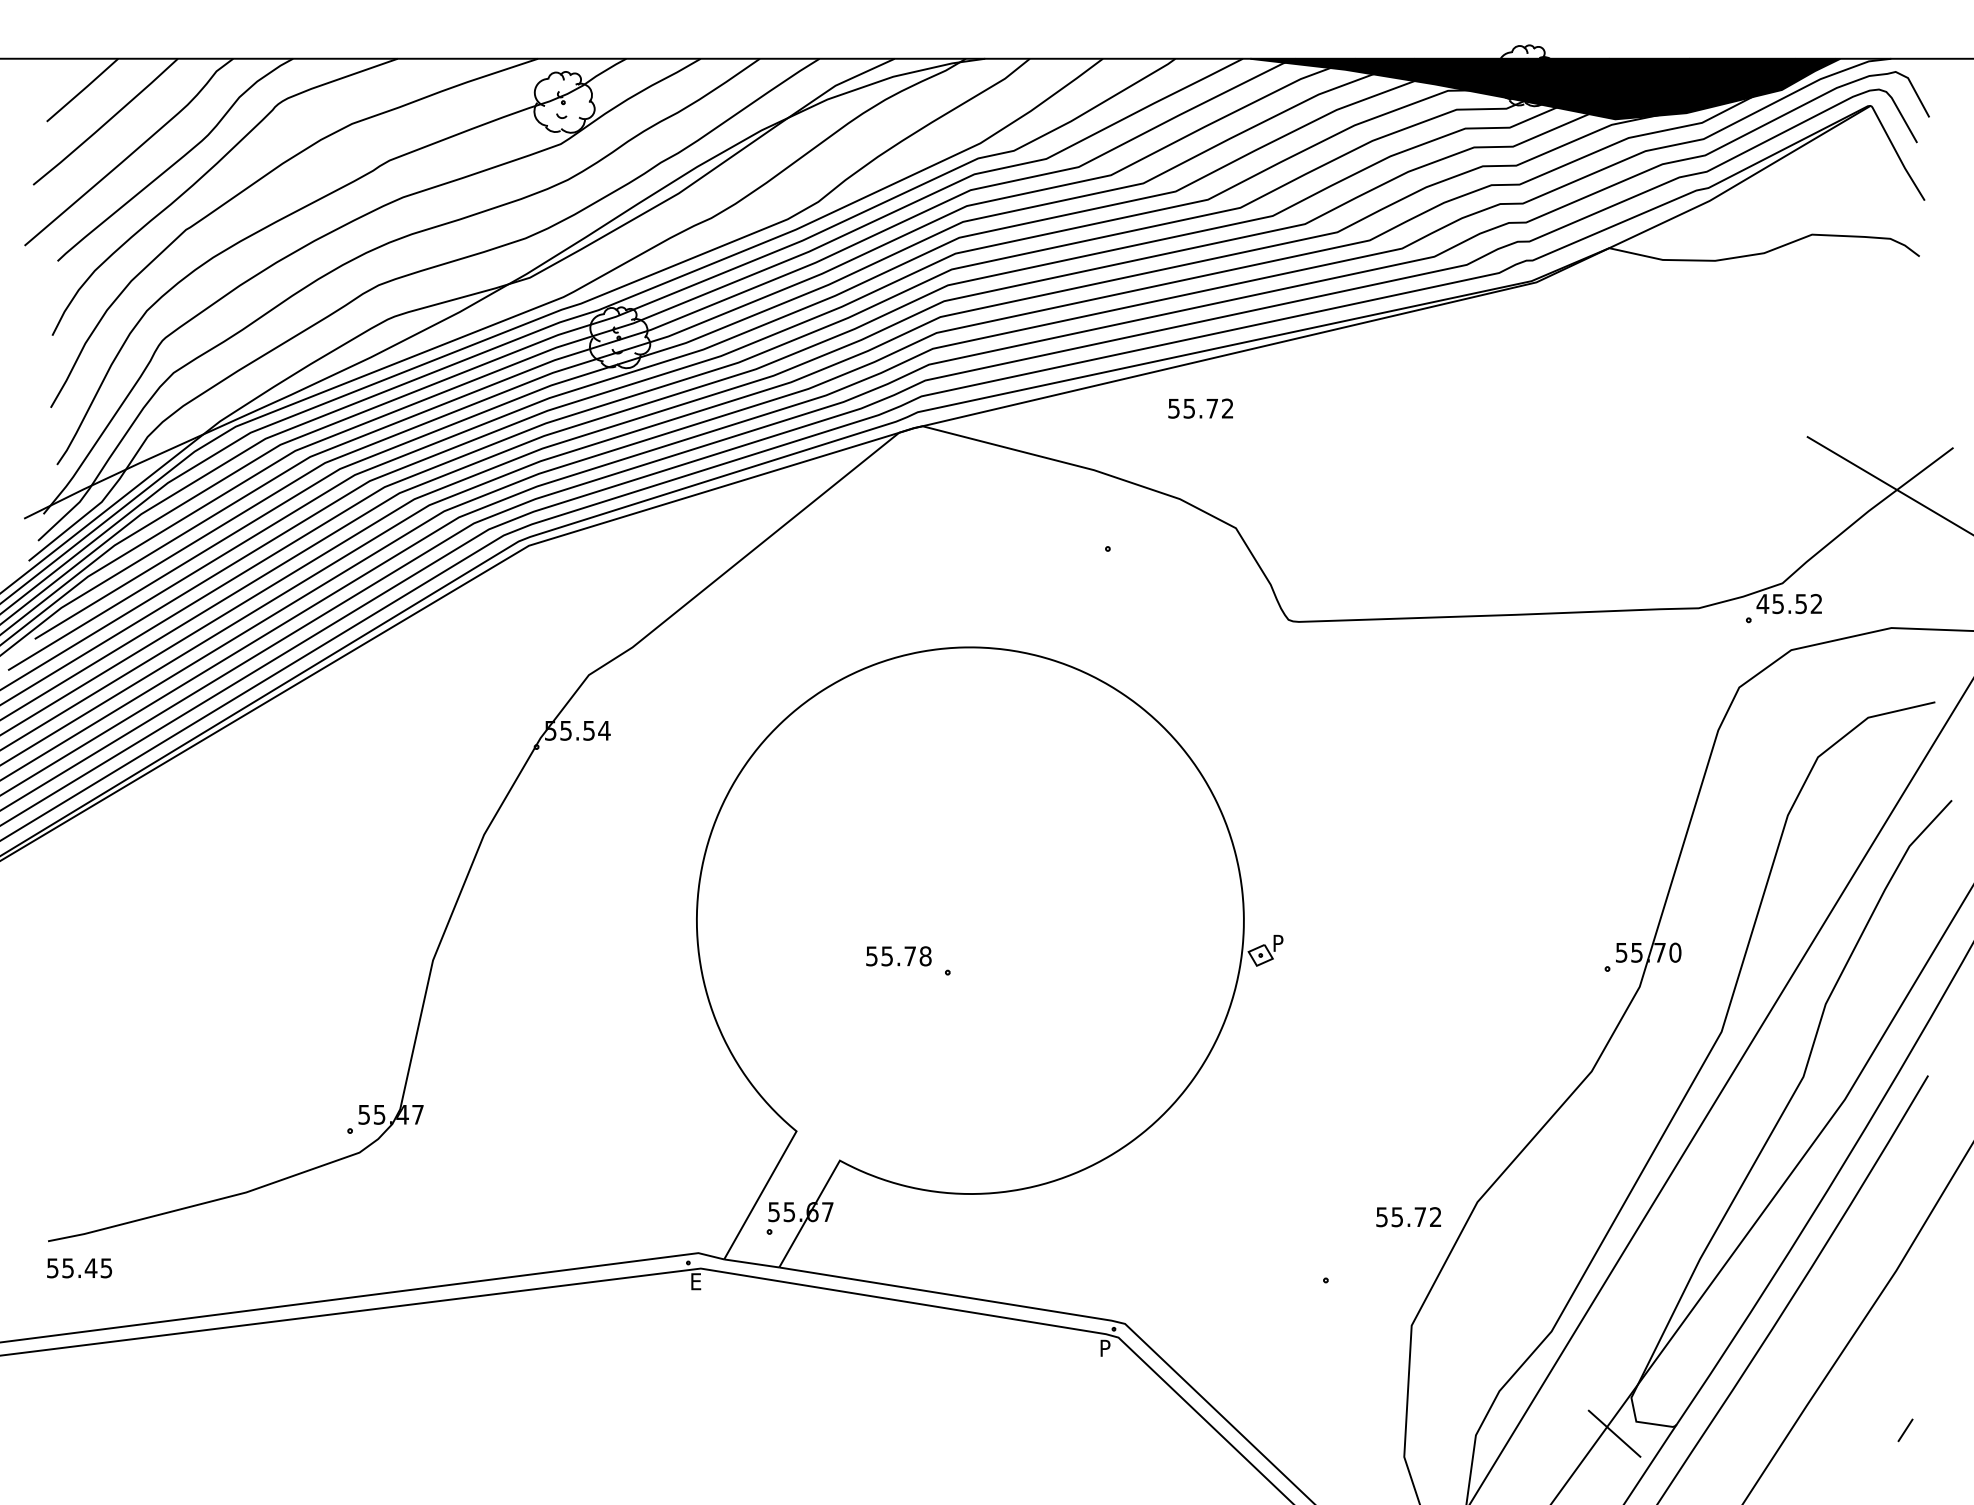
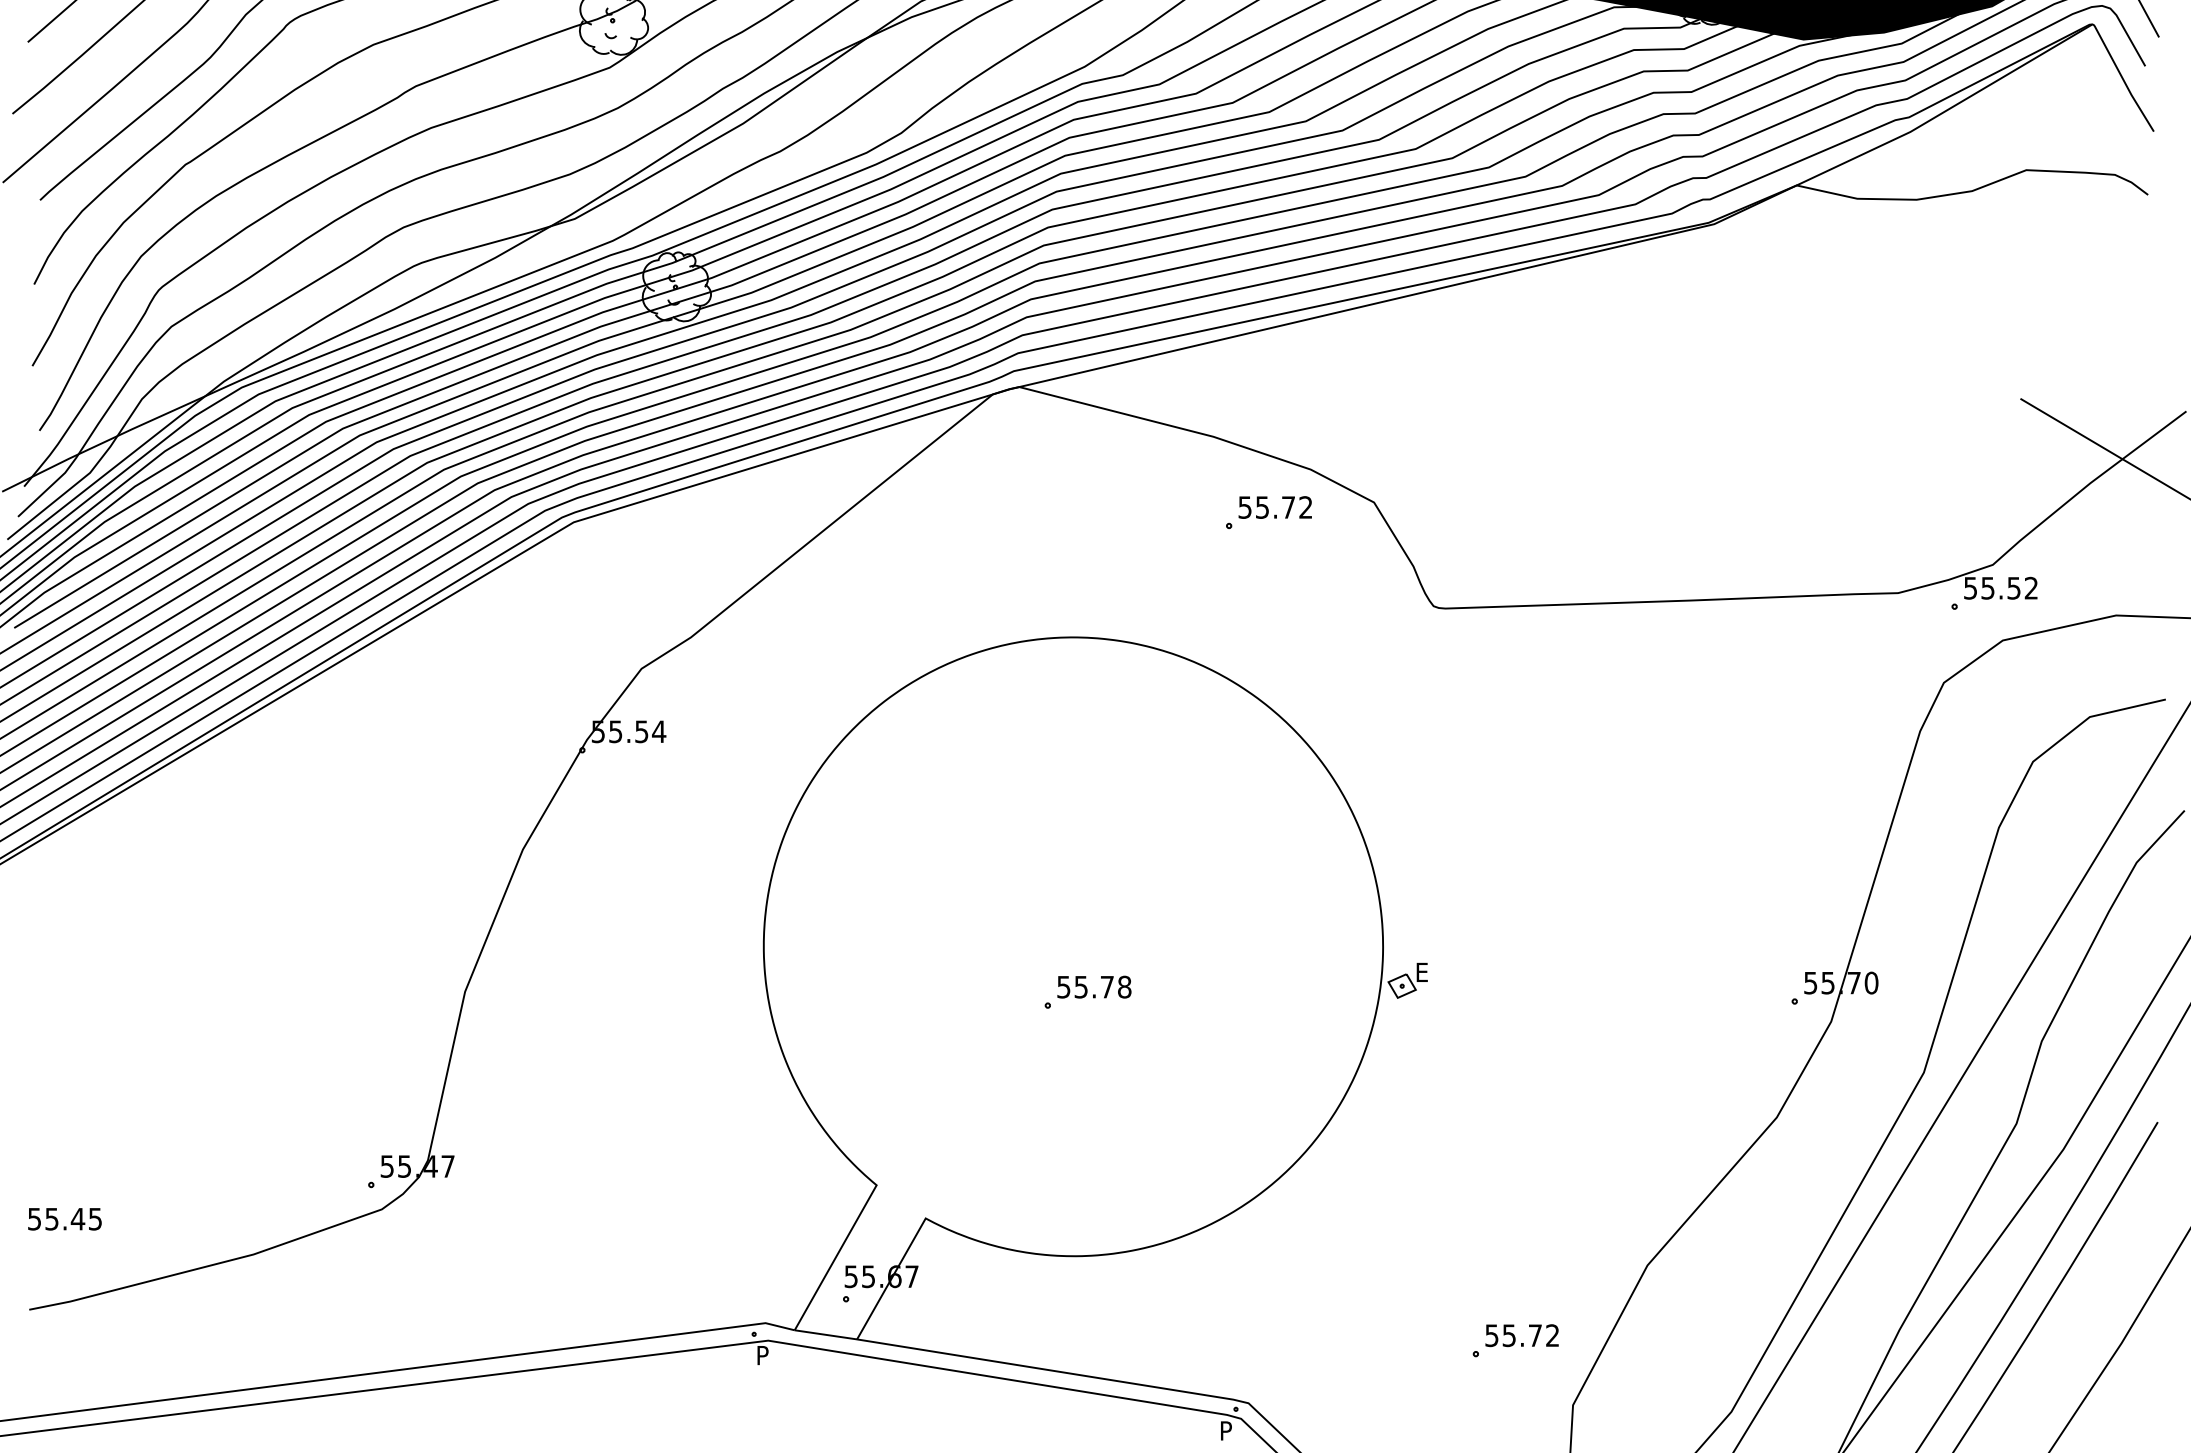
text: (1200, 408) -> (1275, 507), moved
text: (1762, 604) -> (1970, 588), 45.52 -> 55.52
text: (1279, 942) -> (1423, 971), P -> E
text: (898, 956) -> (1093, 987), moved
text: (1408, 1217) -> (1521, 1336), moved
text: (79, 1268) -> (64, 1219), moved
text: (697, 1281) -> (764, 1355), E -> P

